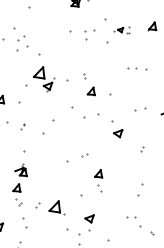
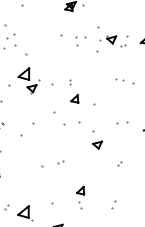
part: (121, 30) -> (113, 40), size x1.67
part: (98, 180) -> (80, 197), moved
part: (140, 189) -> (113, 204), size x0.62

